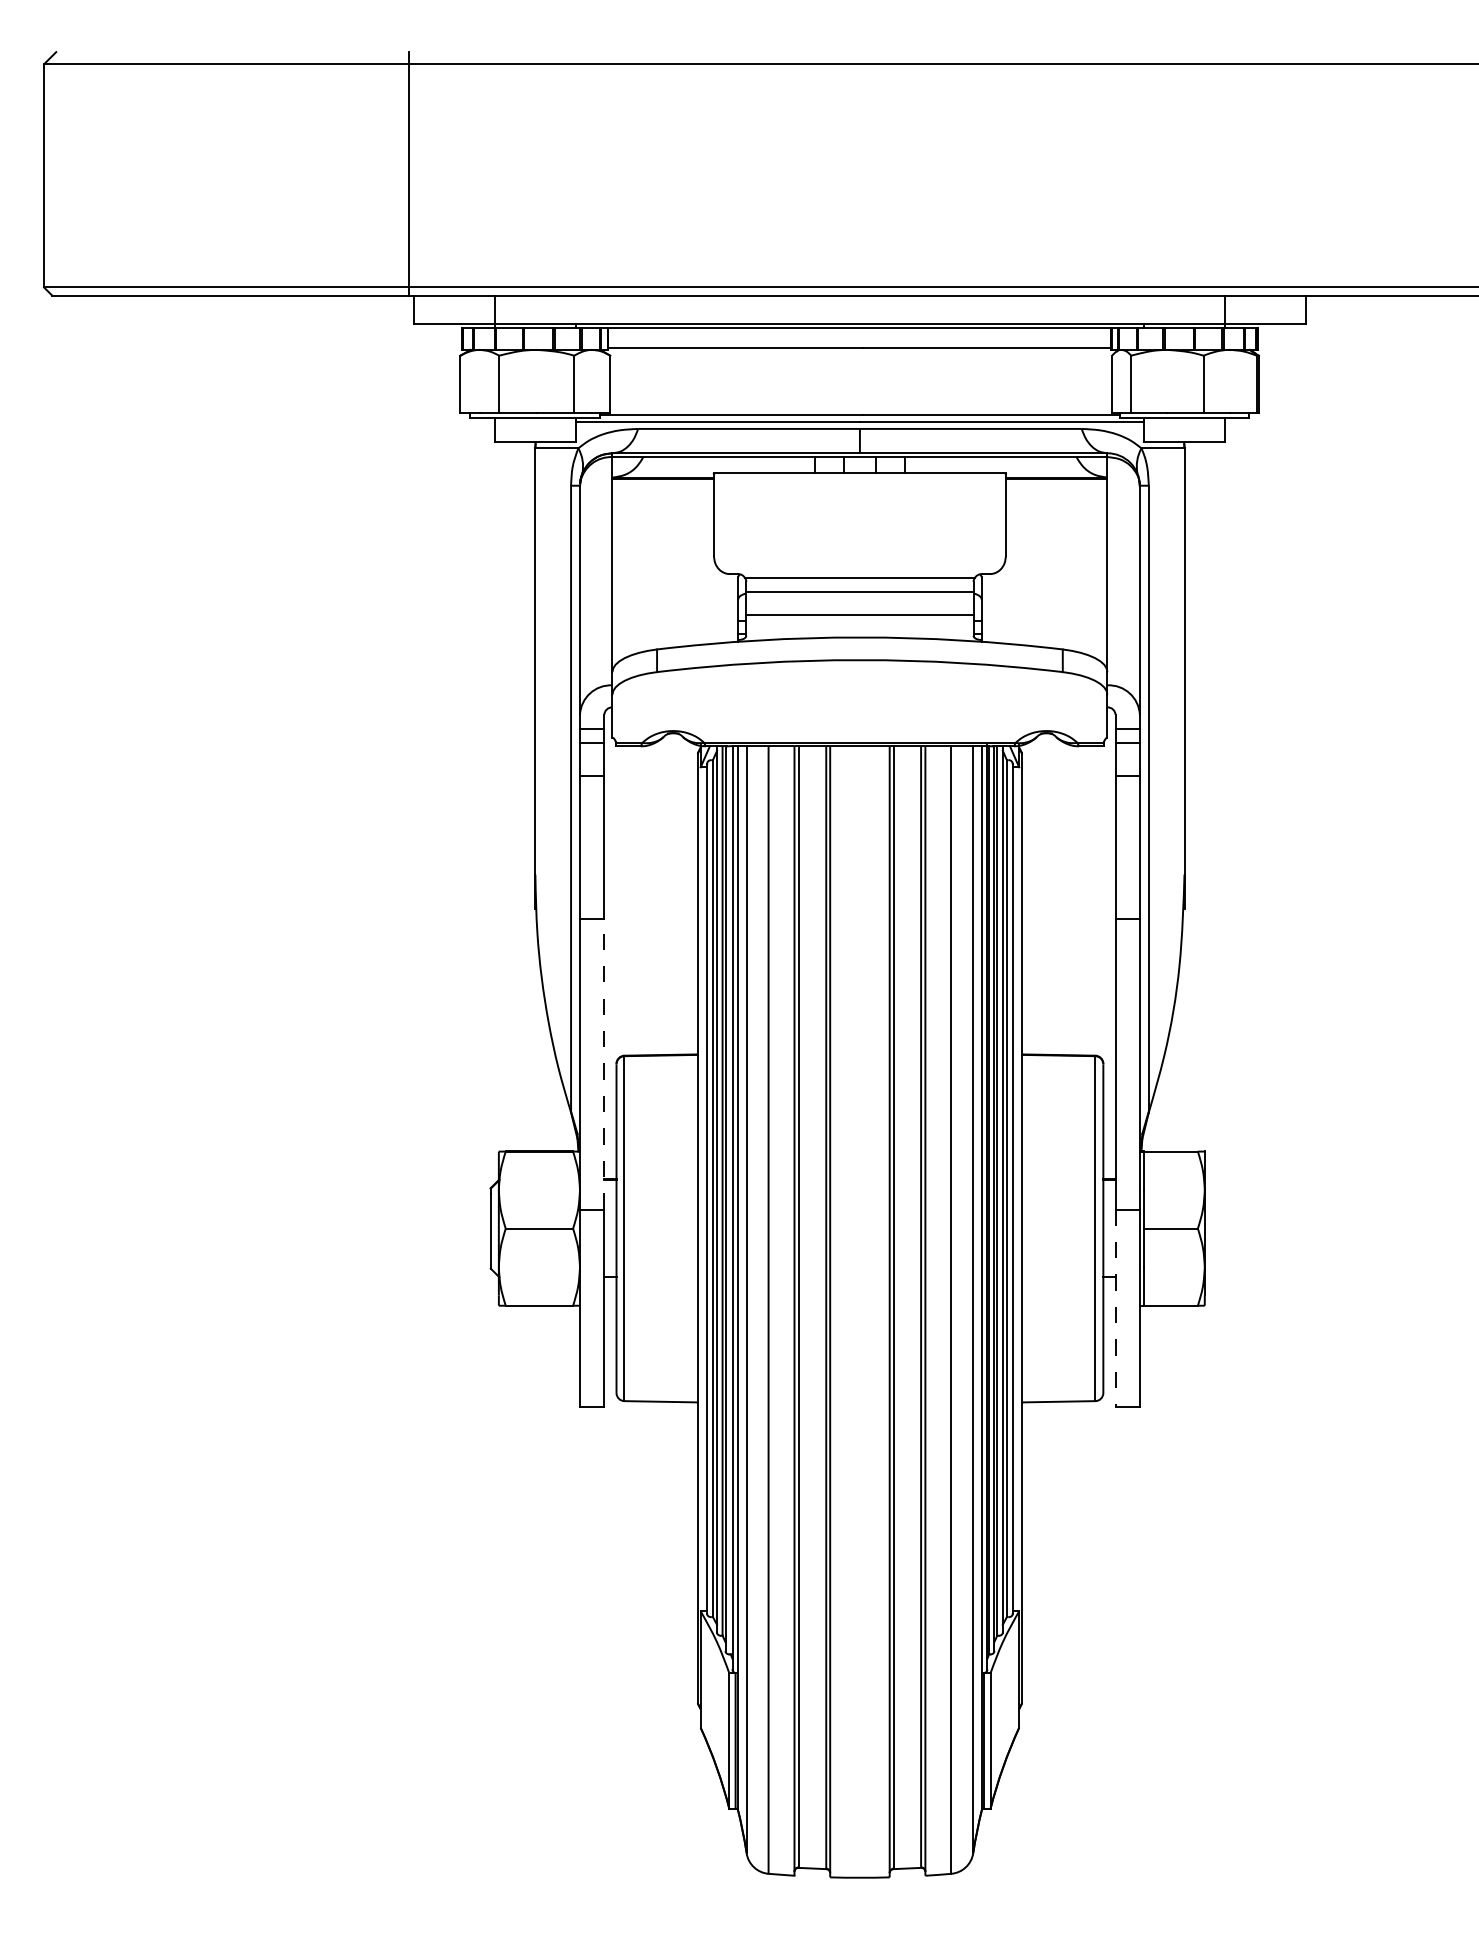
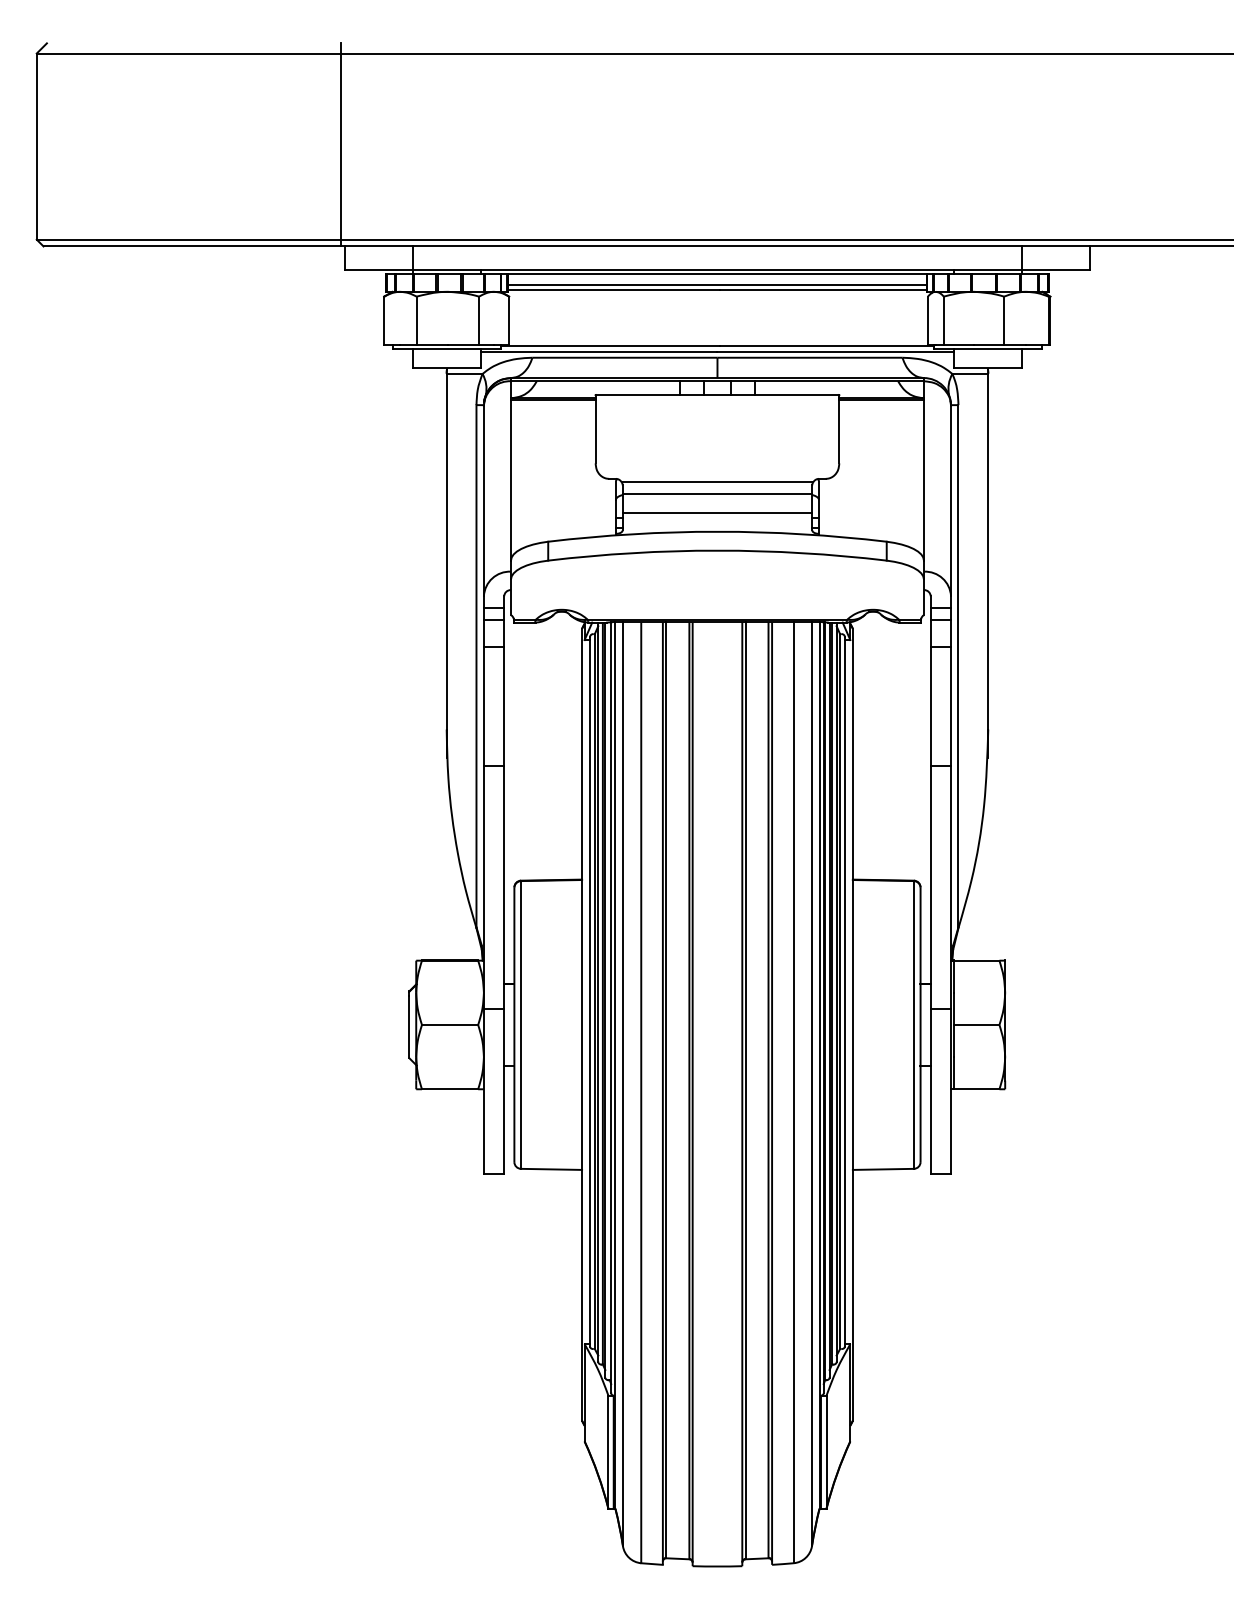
line: (859, 342) -> (717, 285), added
line: (604, 1063) -> (504, 887), dashed -> solid
line: (1115, 1308) -> (930, 1091), dashed -> solid

